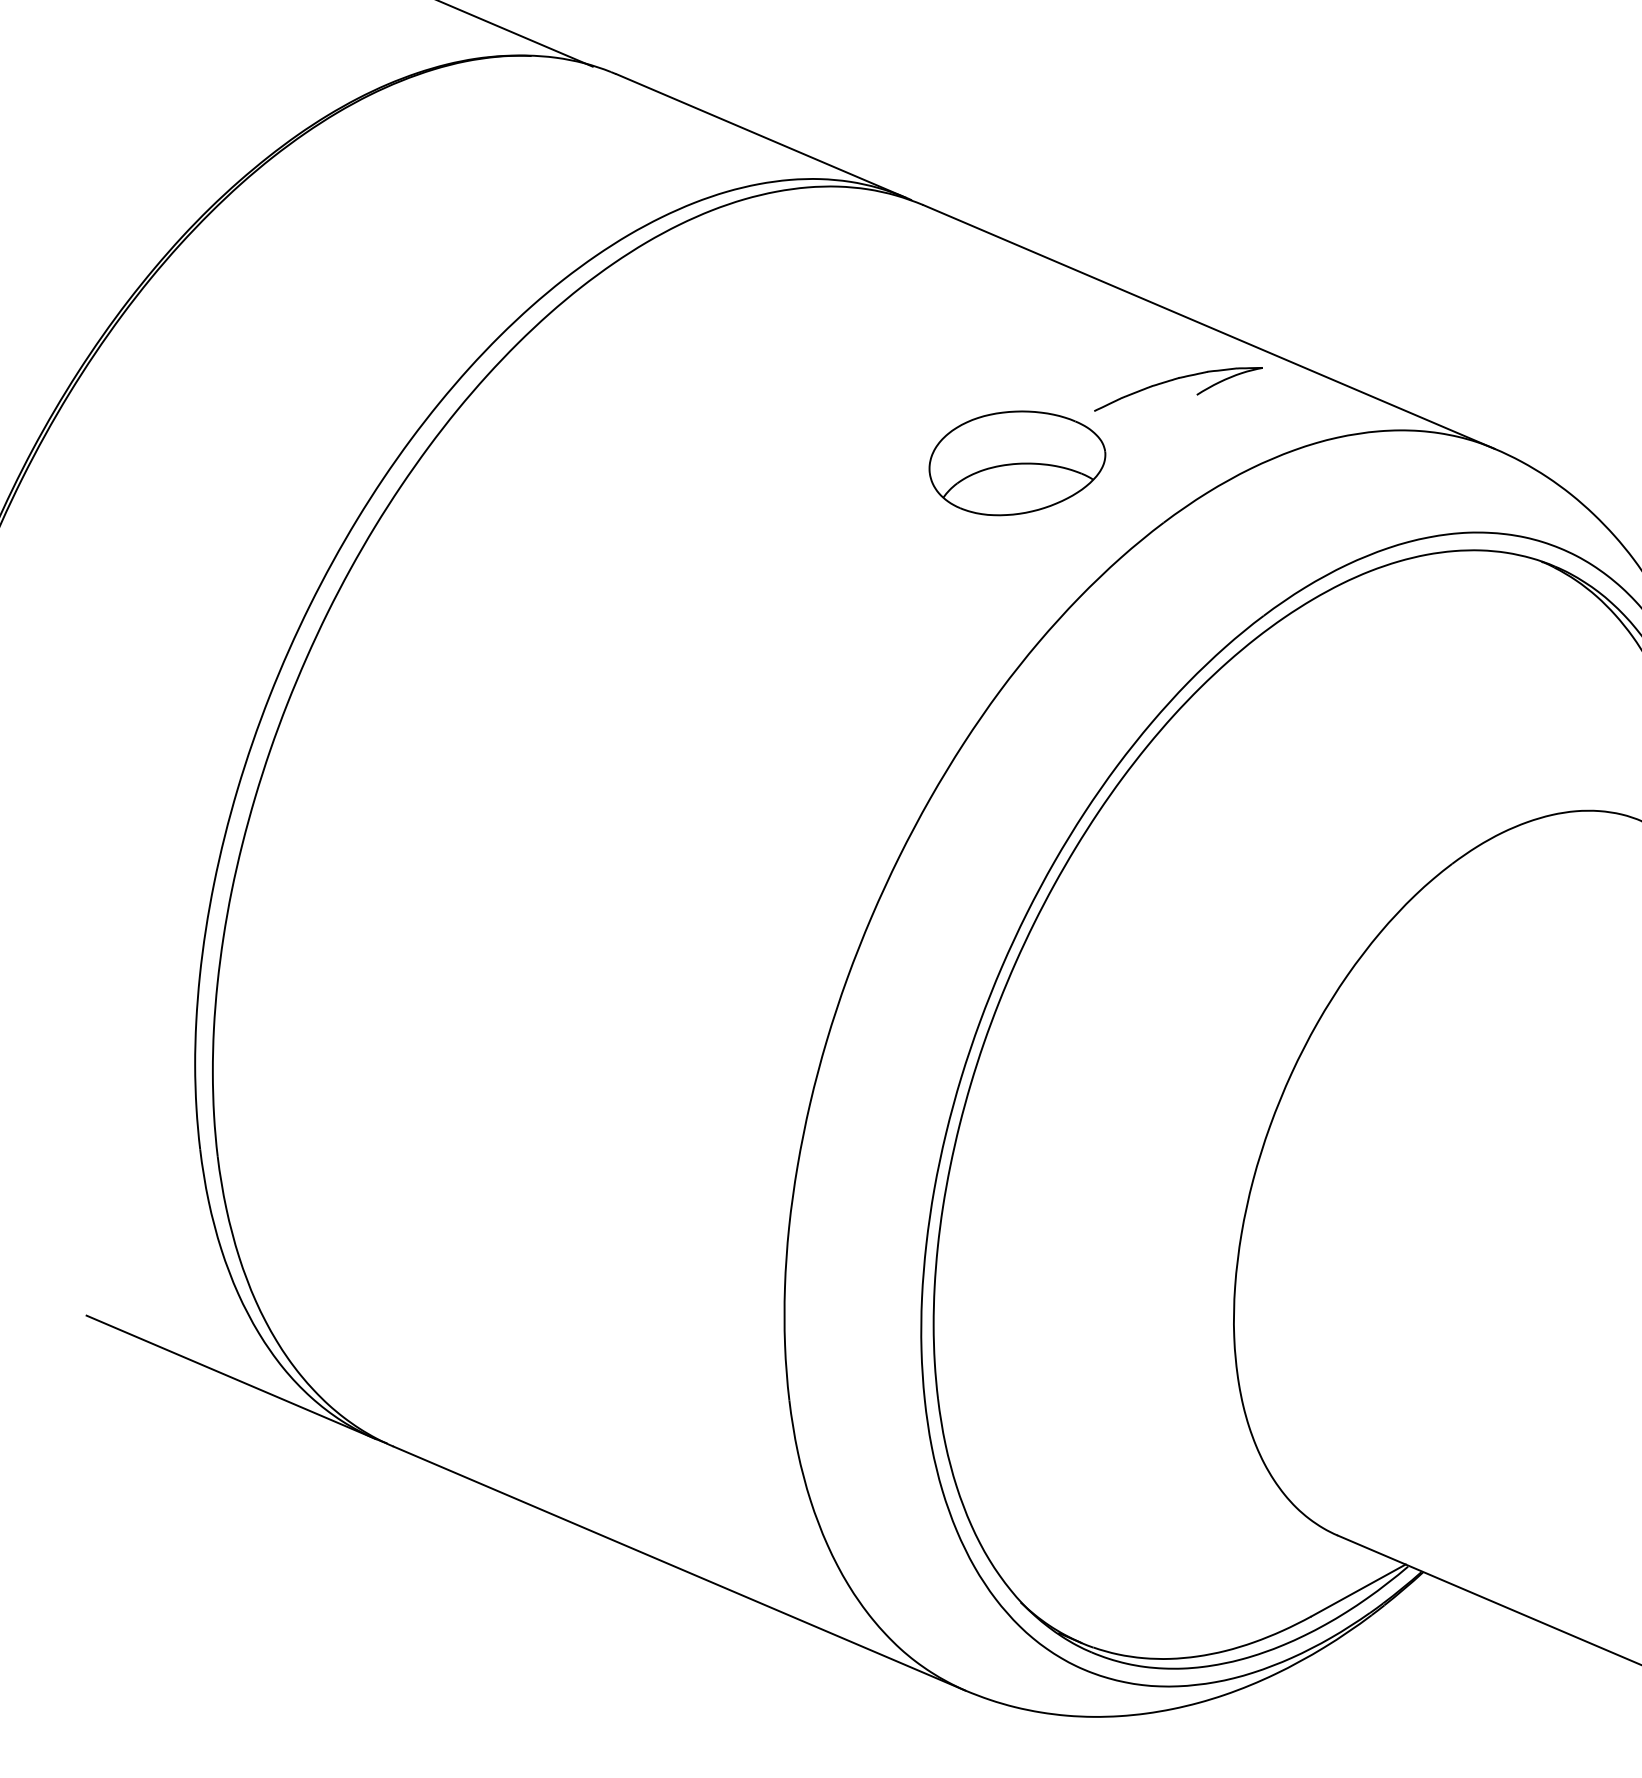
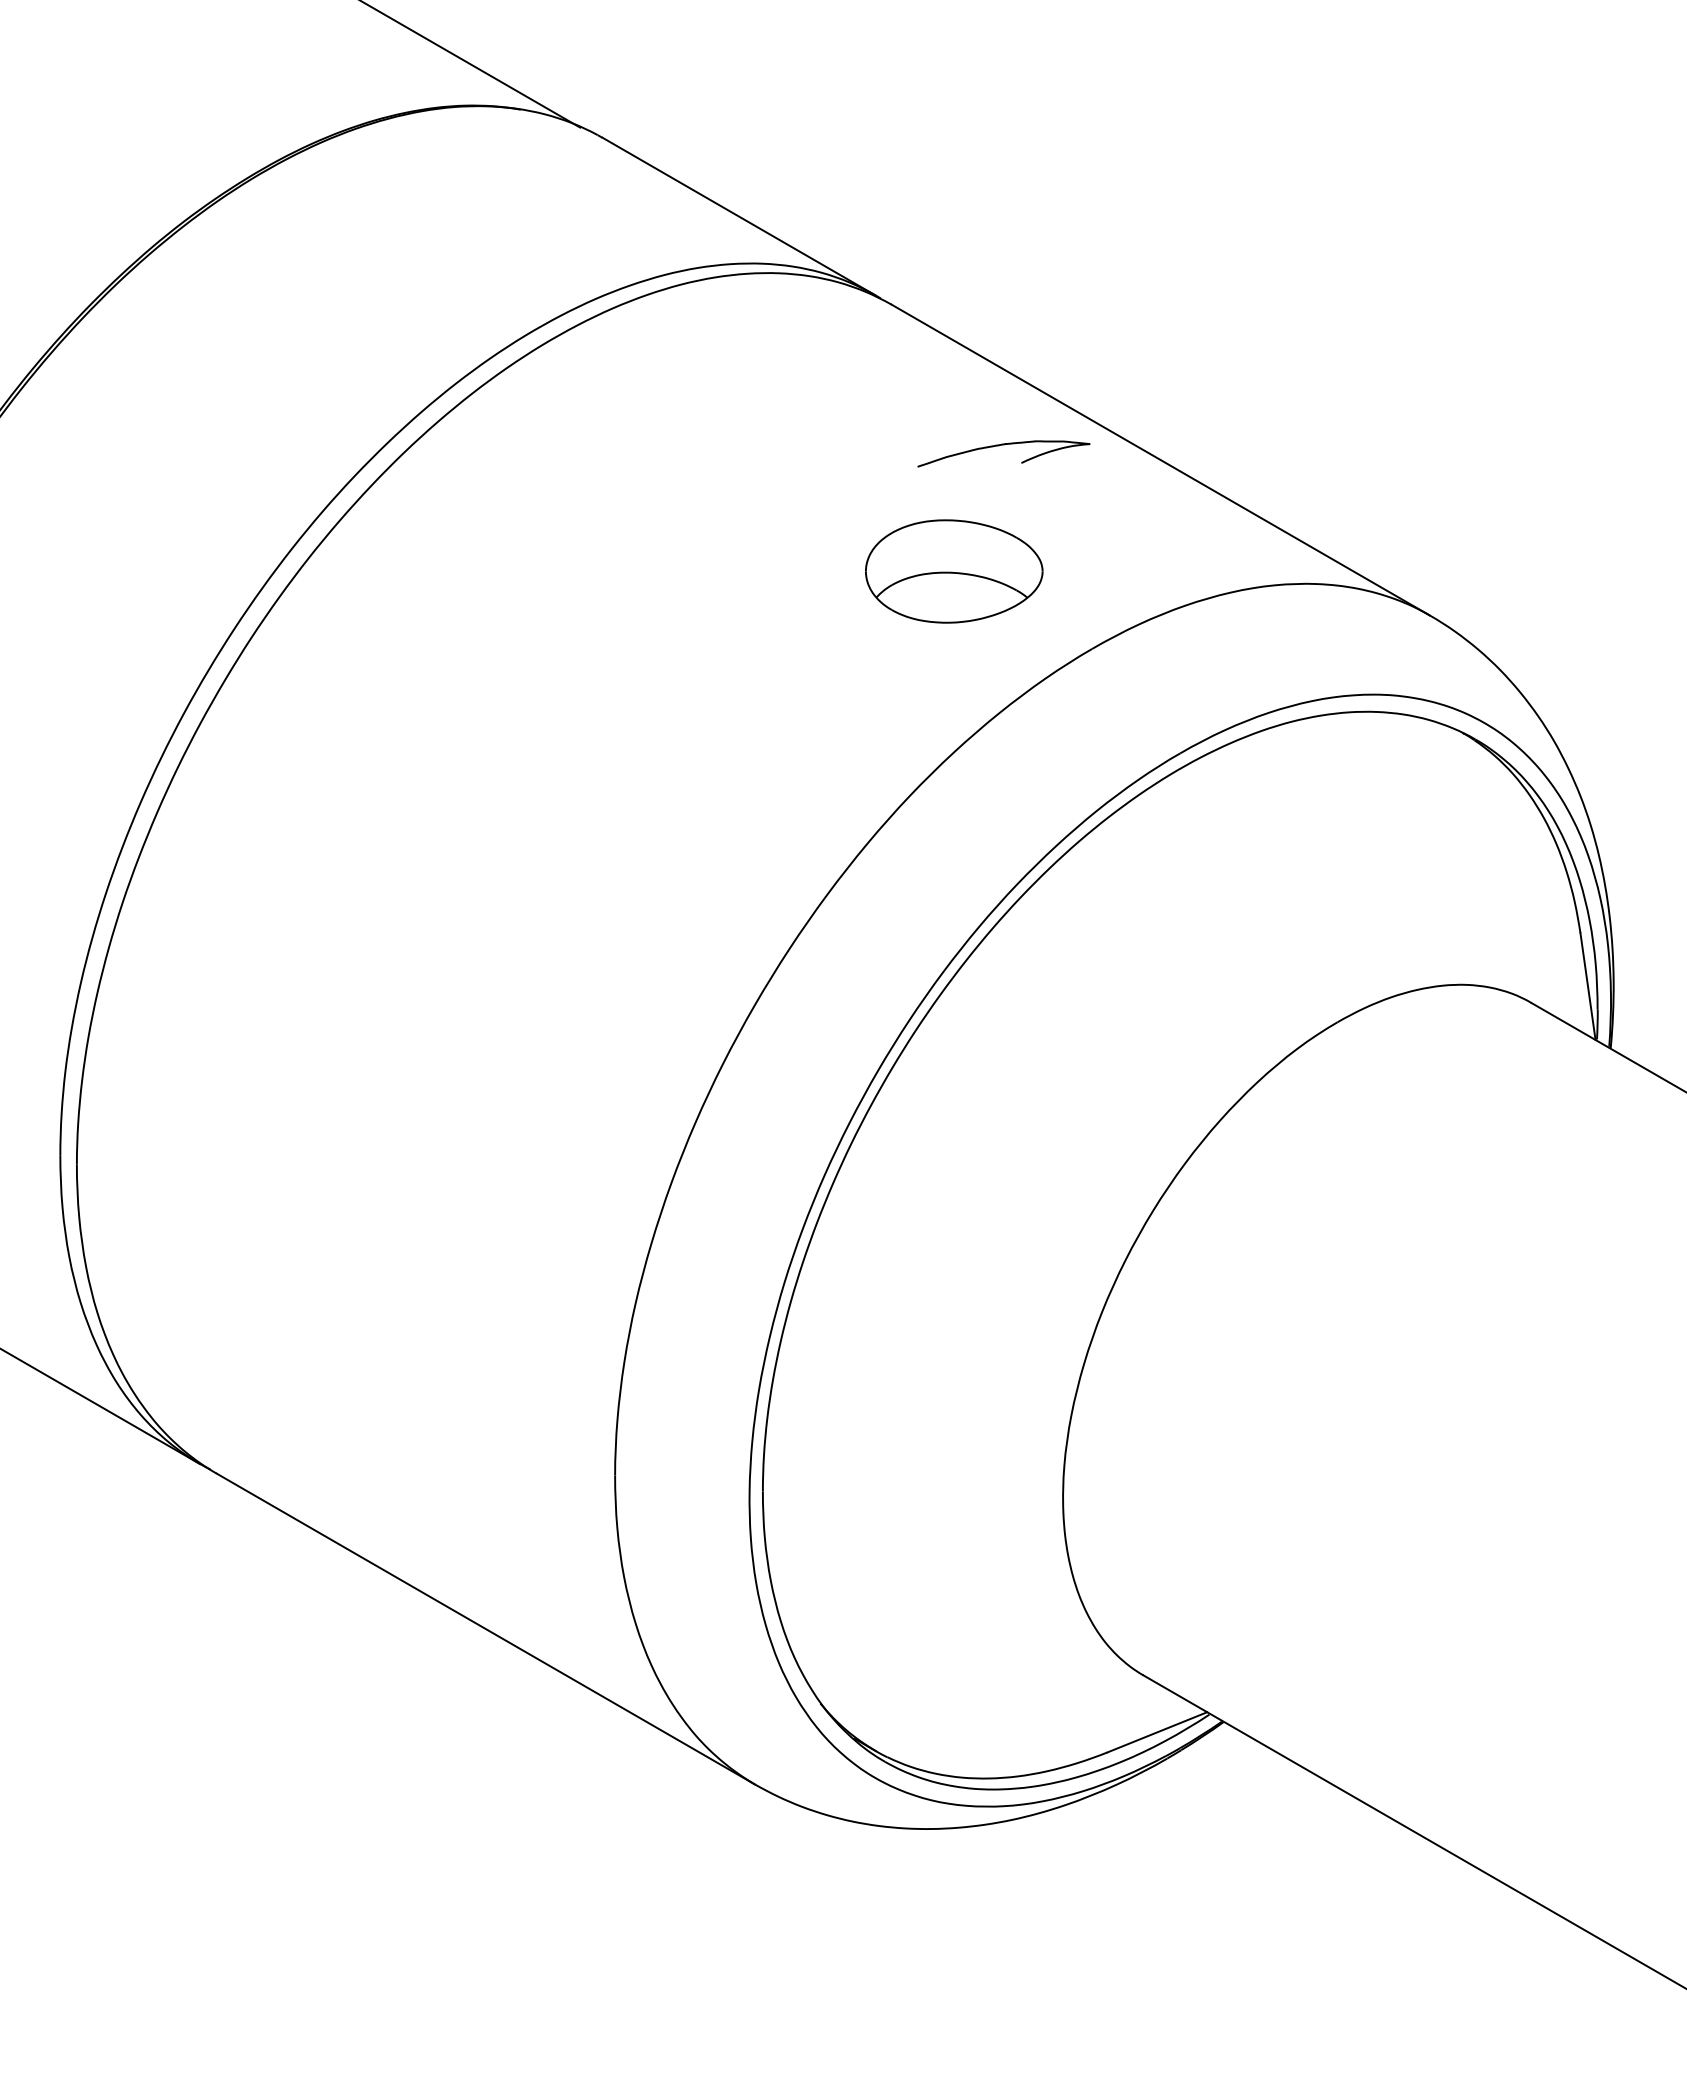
part: (1176, 379) -> (1003, 445), moved

